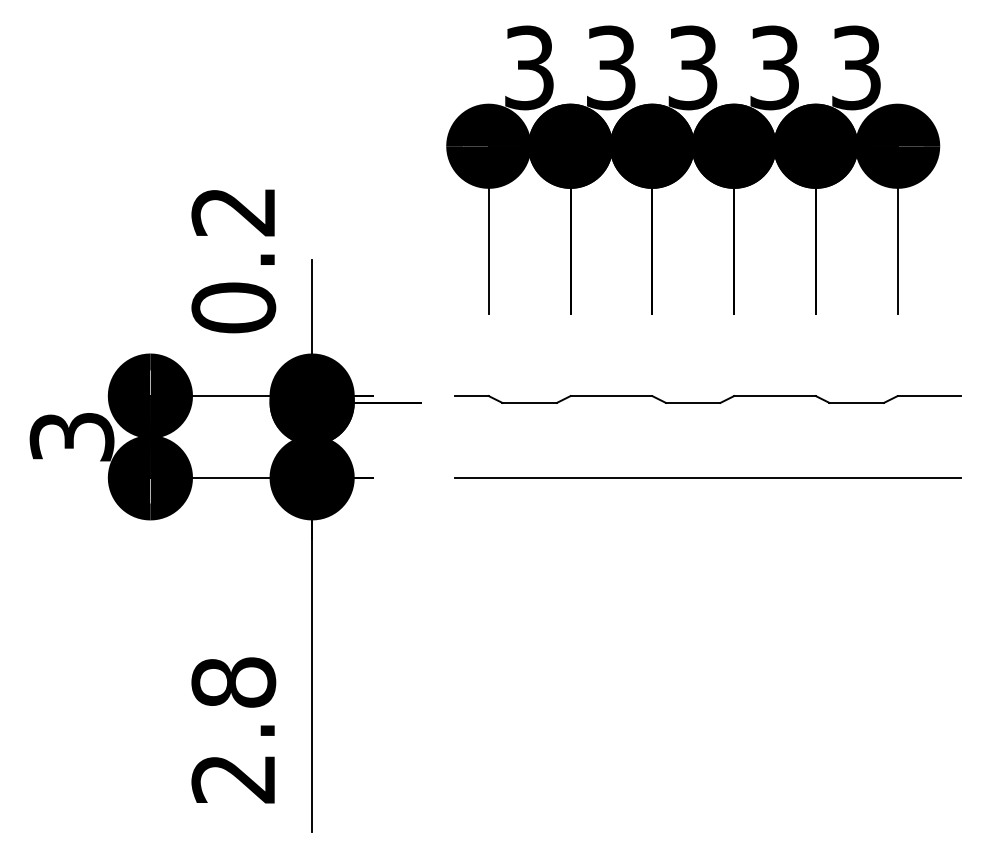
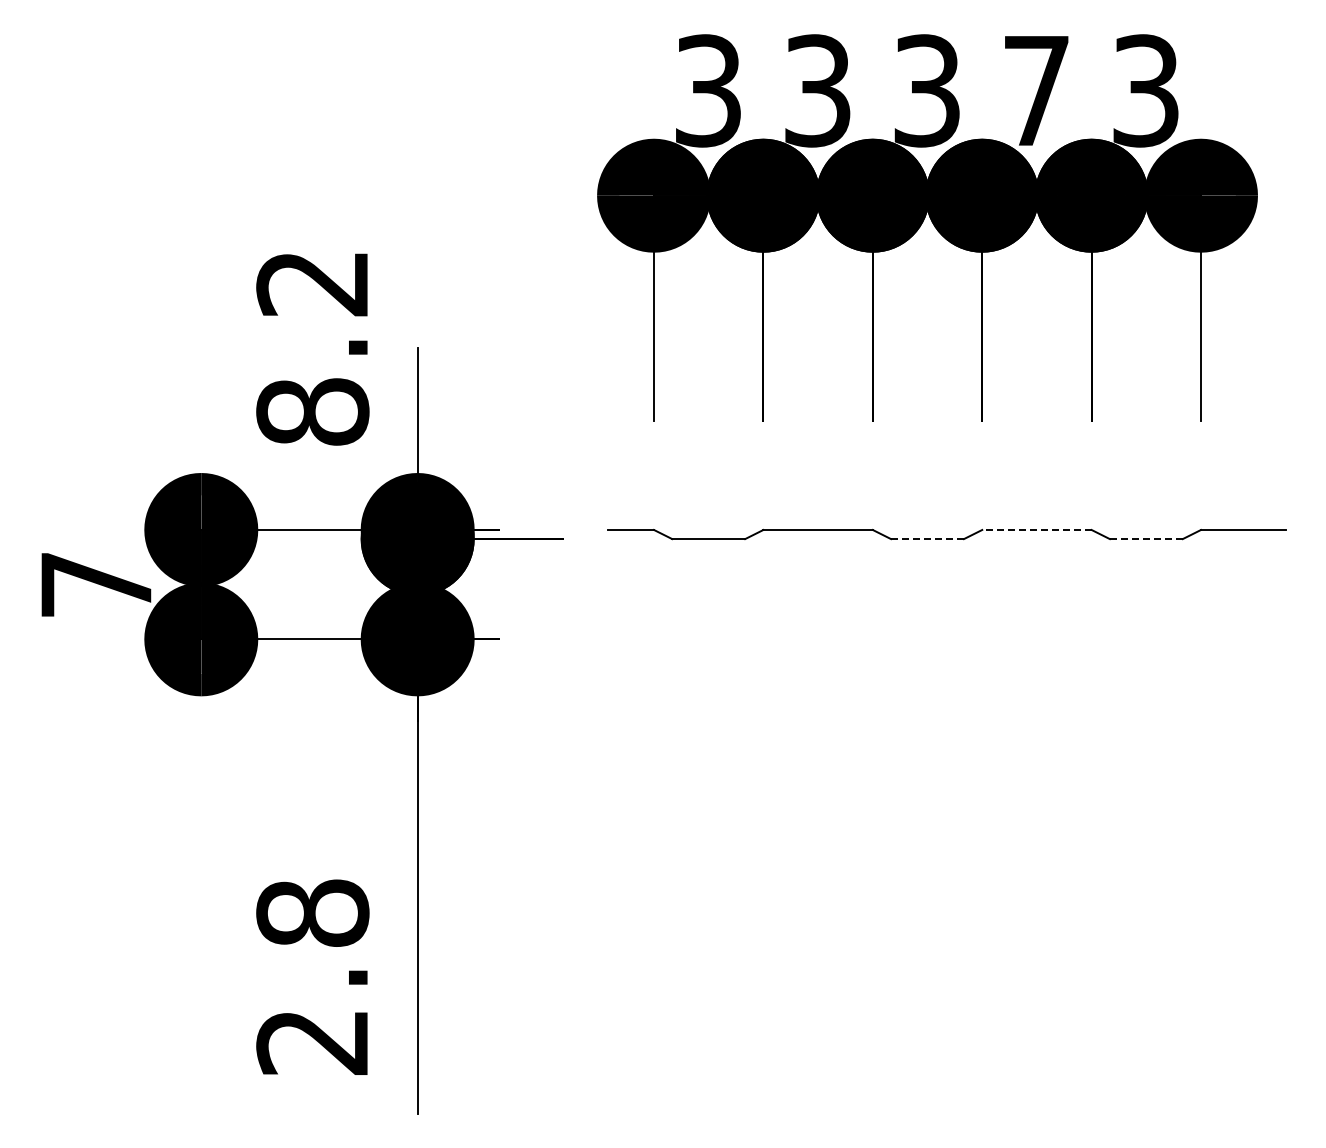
text: (774, 67) -> (1036, 90), 3 -> 7
text: (233, 307) -> (312, 411), 0.2 -> 8.2
line: (774, 395) -> (1036, 529), solid -> dashed
line: (693, 403) -> (927, 539), solid -> dashed
line: (856, 403) -> (1145, 539), solid -> dashed
text: (72, 436) -> (96, 584), 3 -> 7
line: (708, 477) -> (947, 639), removed

